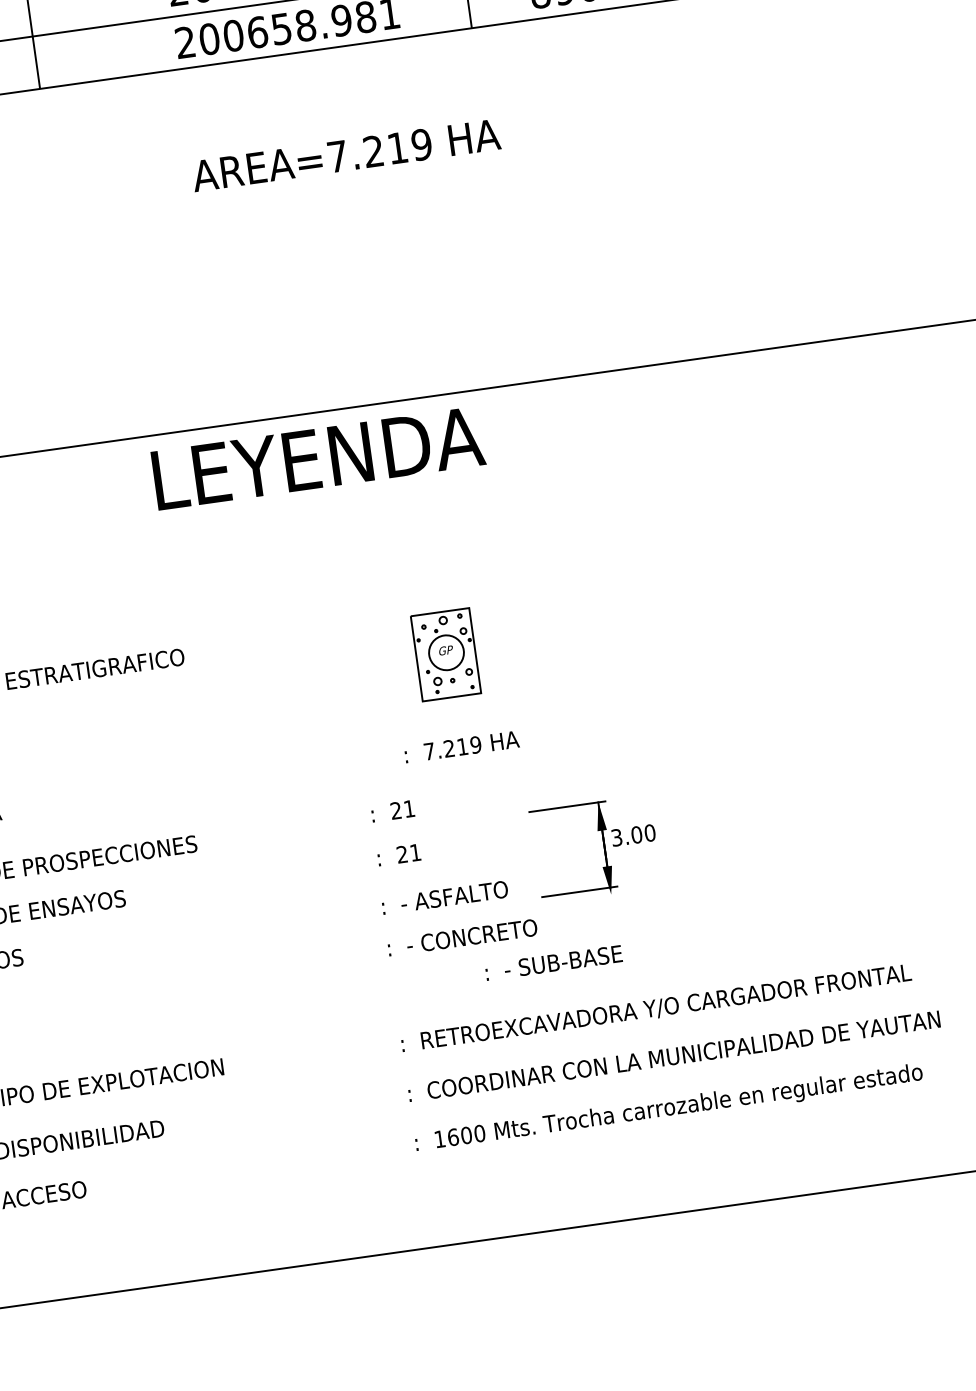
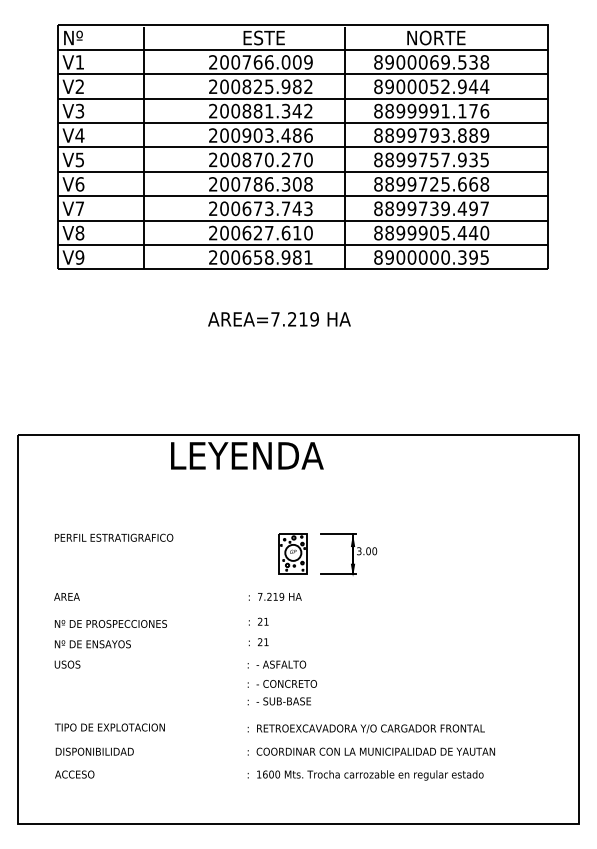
text: (462, 746) -> (275, 596), moved
part: (594, 847) -> (348, 554), moved
text: (551, 963) -> (278, 701), moved

